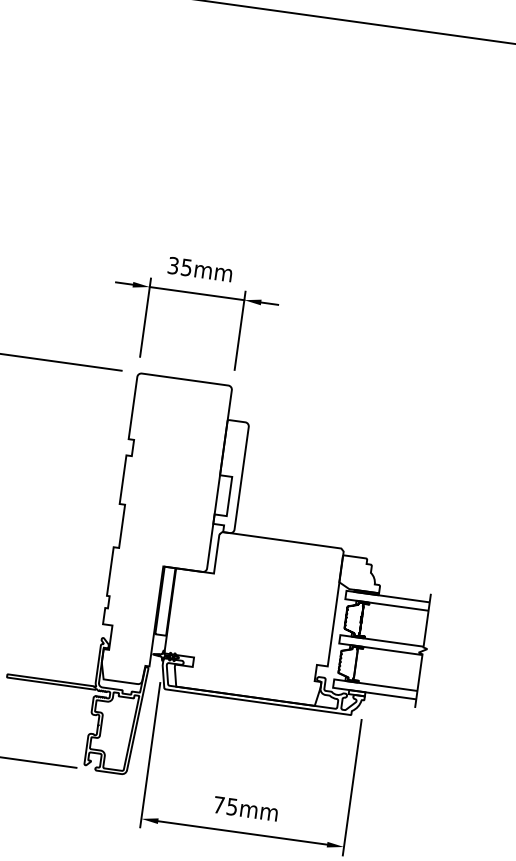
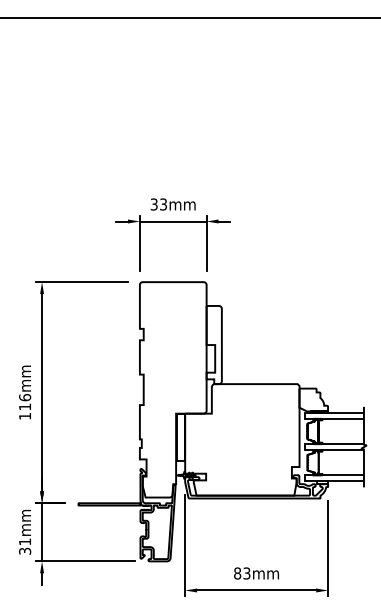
text: (186, 266) -> (163, 203), 35mm -> 33mm
text: (225, 806) -> (242, 573), 75mm -> 83mm

